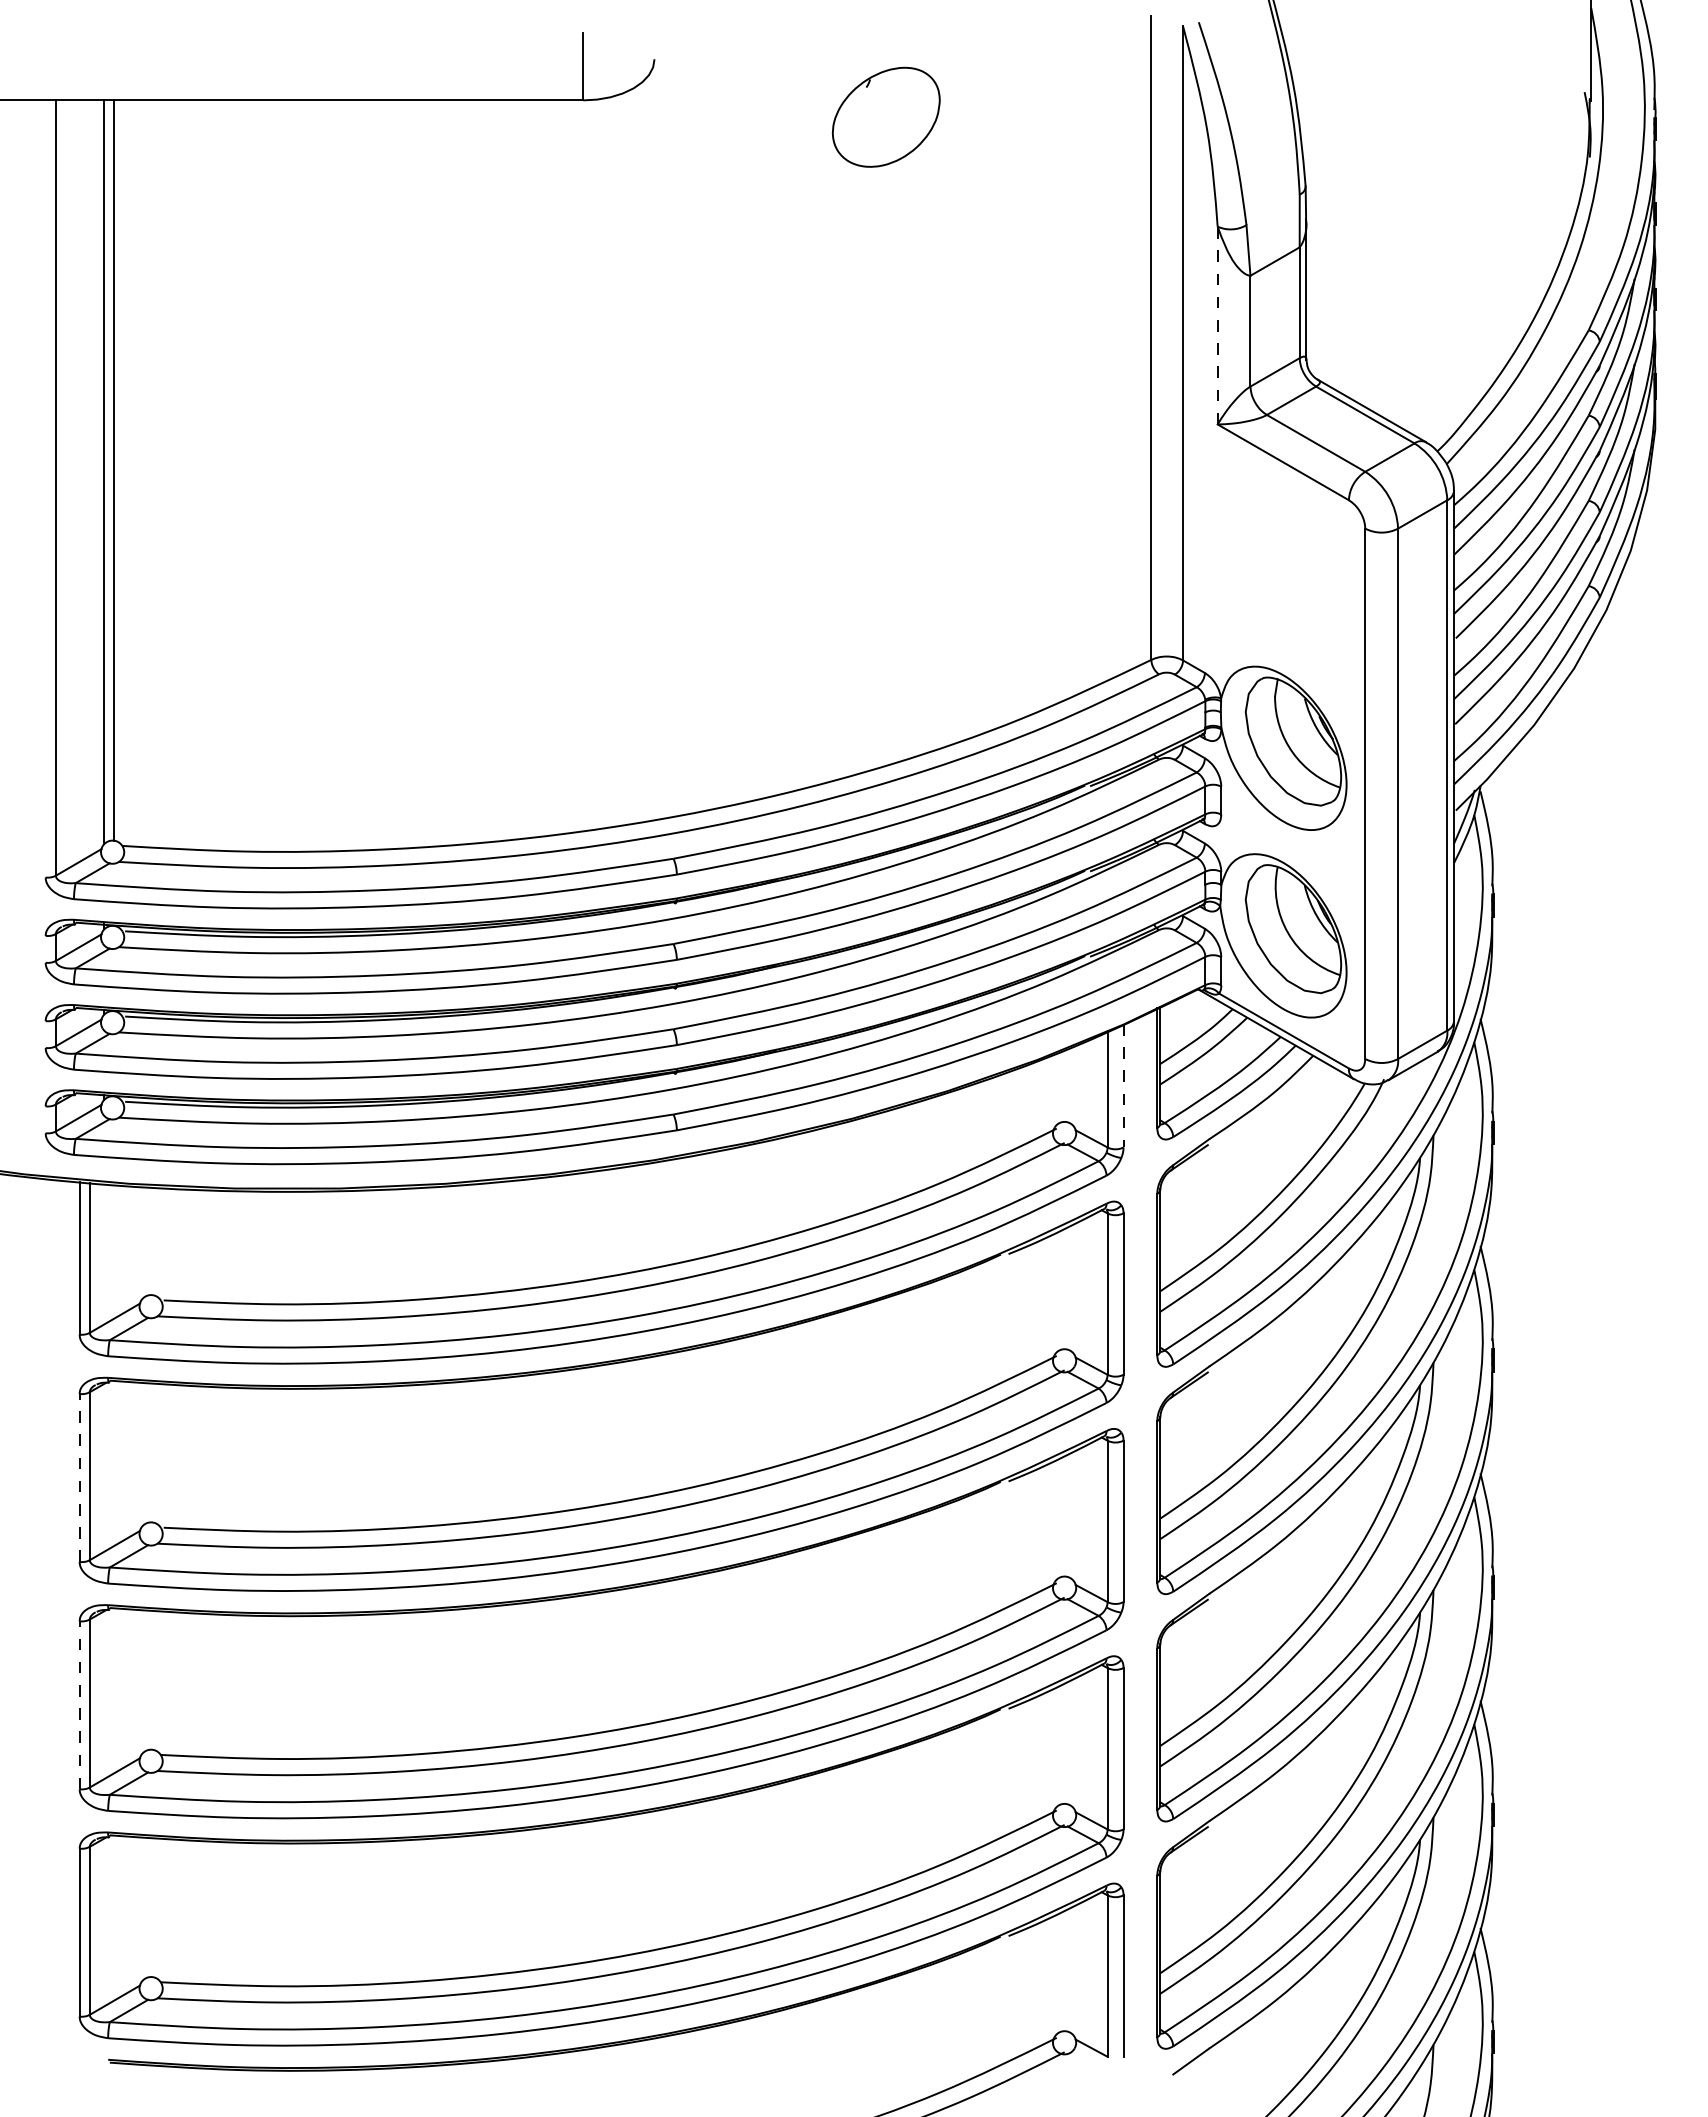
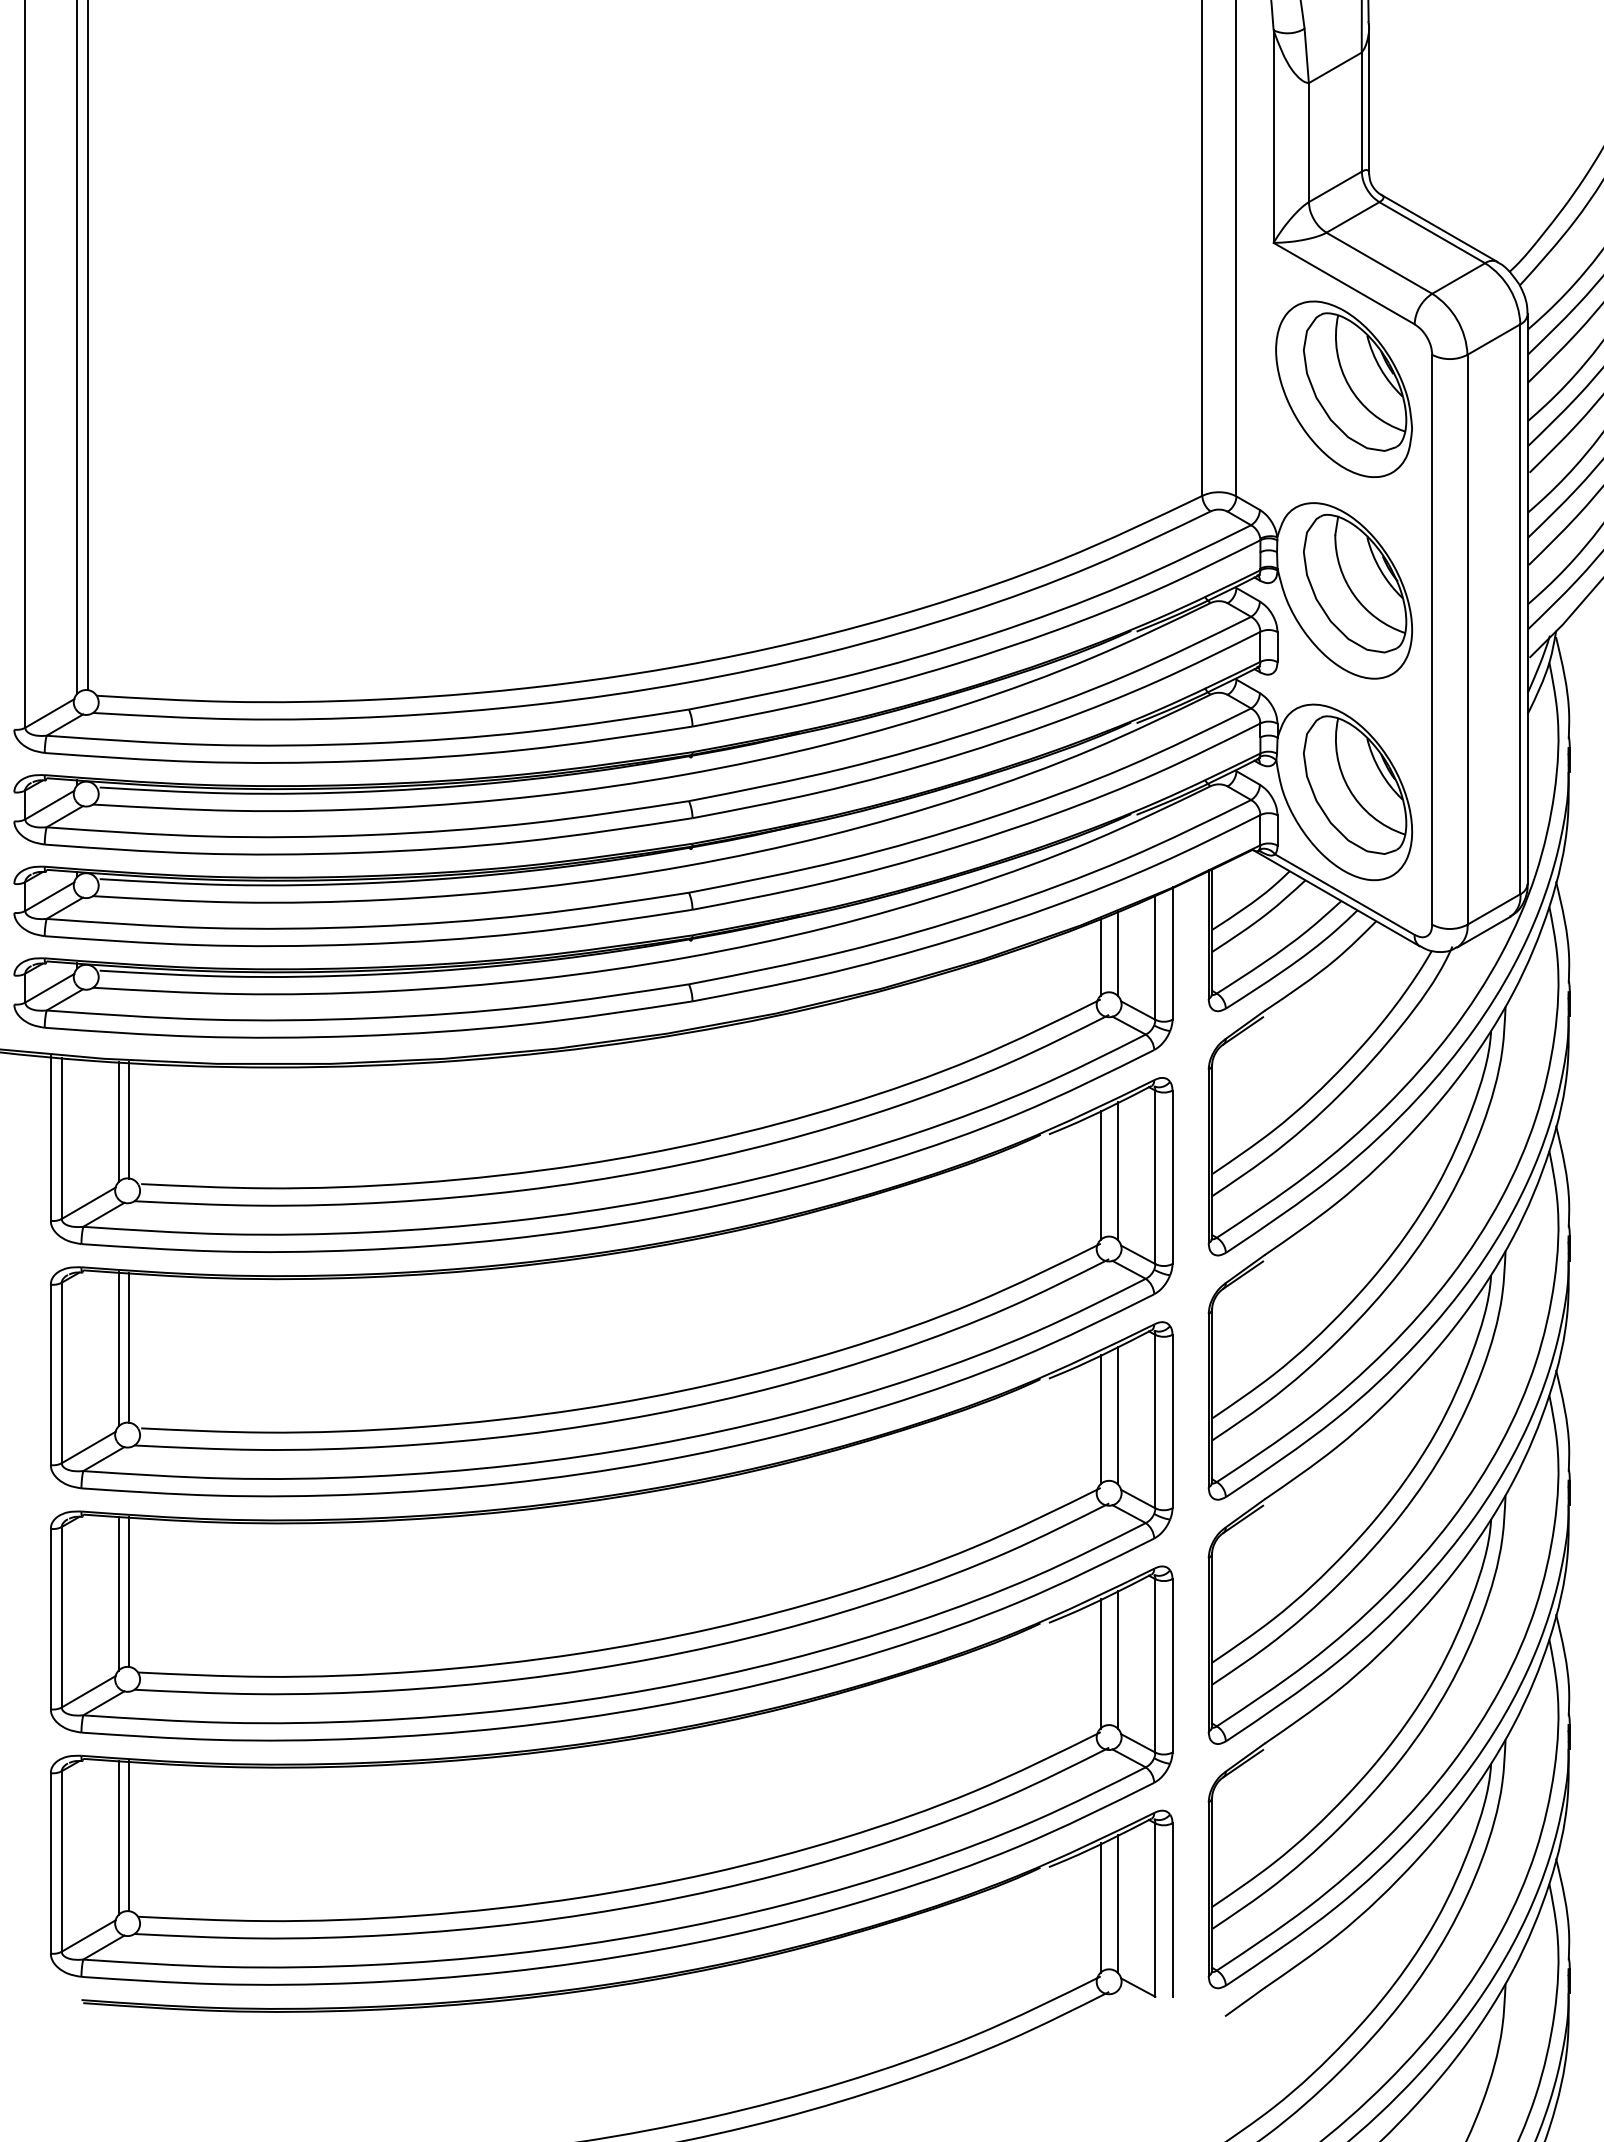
line: (1217, 325) -> (1273, 136), dashed -> solid
part: (1283, 560) -> (1344, 389), added
line: (1123, 1085) -> (1172, 953), dashed -> solid
line: (1072, 1086) -> (1117, 954), added
line: (1056, 1089) -> (1100, 957), added
line: (152, 1240) -> (129, 1119), added
line: (142, 1242) -> (118, 1121), added
line: (1072, 1288) -> (1117, 1171), added
line: (1056, 1292) -> (1100, 1175), added
line: (152, 1452) -> (129, 1347), added
line: (142, 1453) -> (118, 1348), added
line: (79, 1478) -> (50, 1375), dashed -> solid
line: (1072, 1515) -> (1117, 1415), added
line: (1056, 1519) -> (1100, 1419), added
line: (152, 1679) -> (129, 1591), added
line: (142, 1681) -> (118, 1593), added
line: (79, 1705) -> (50, 1619), dashed -> solid
line: (1072, 1743) -> (1117, 1660), added
line: (1056, 1746) -> (1100, 1663), added
line: (152, 1907) -> (129, 1836), added
line: (142, 1908) -> (118, 1837), added
line: (1072, 1970) -> (1117, 1904), added
line: (1056, 1973) -> (1100, 1907), added

